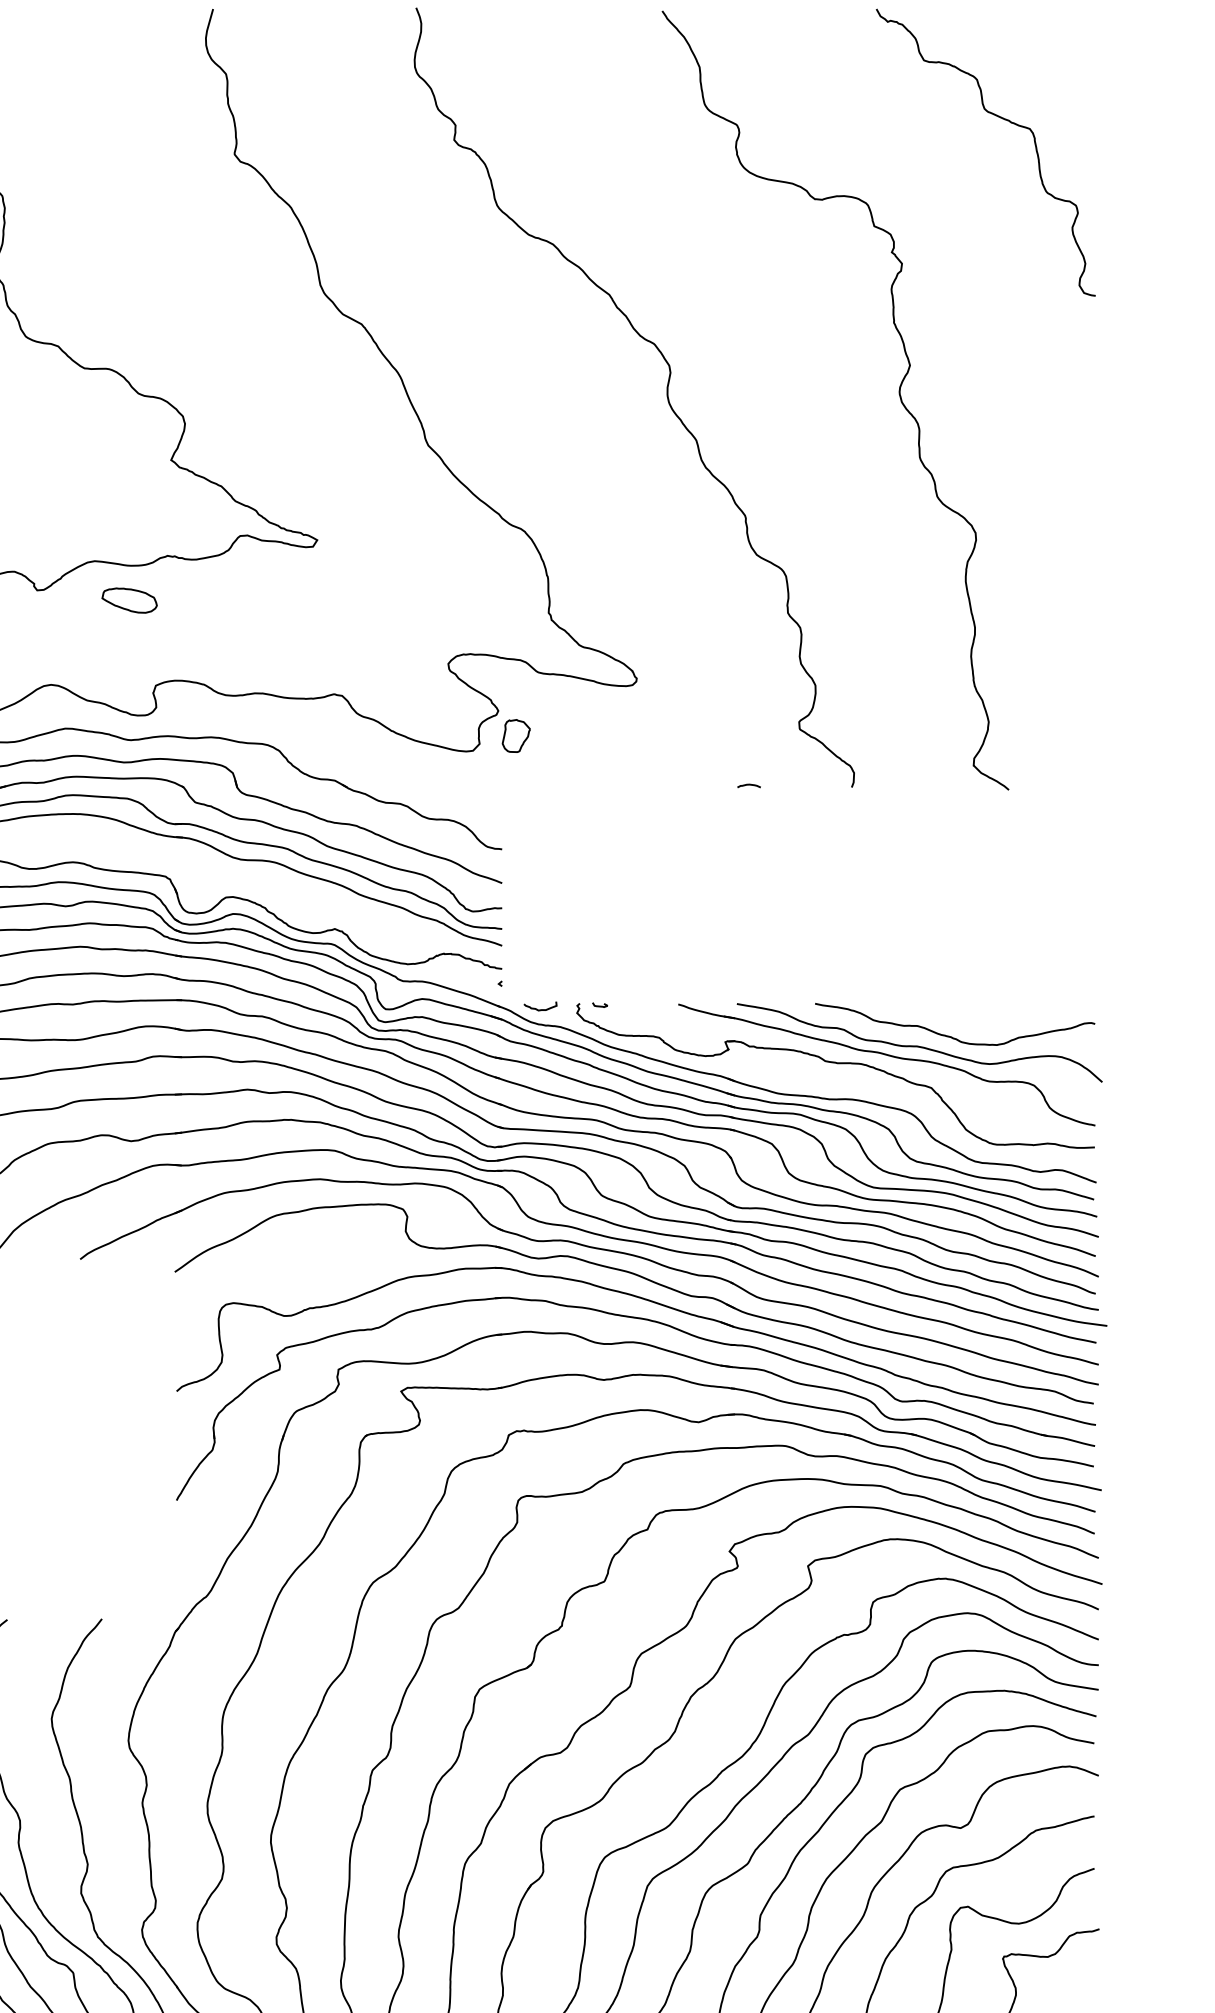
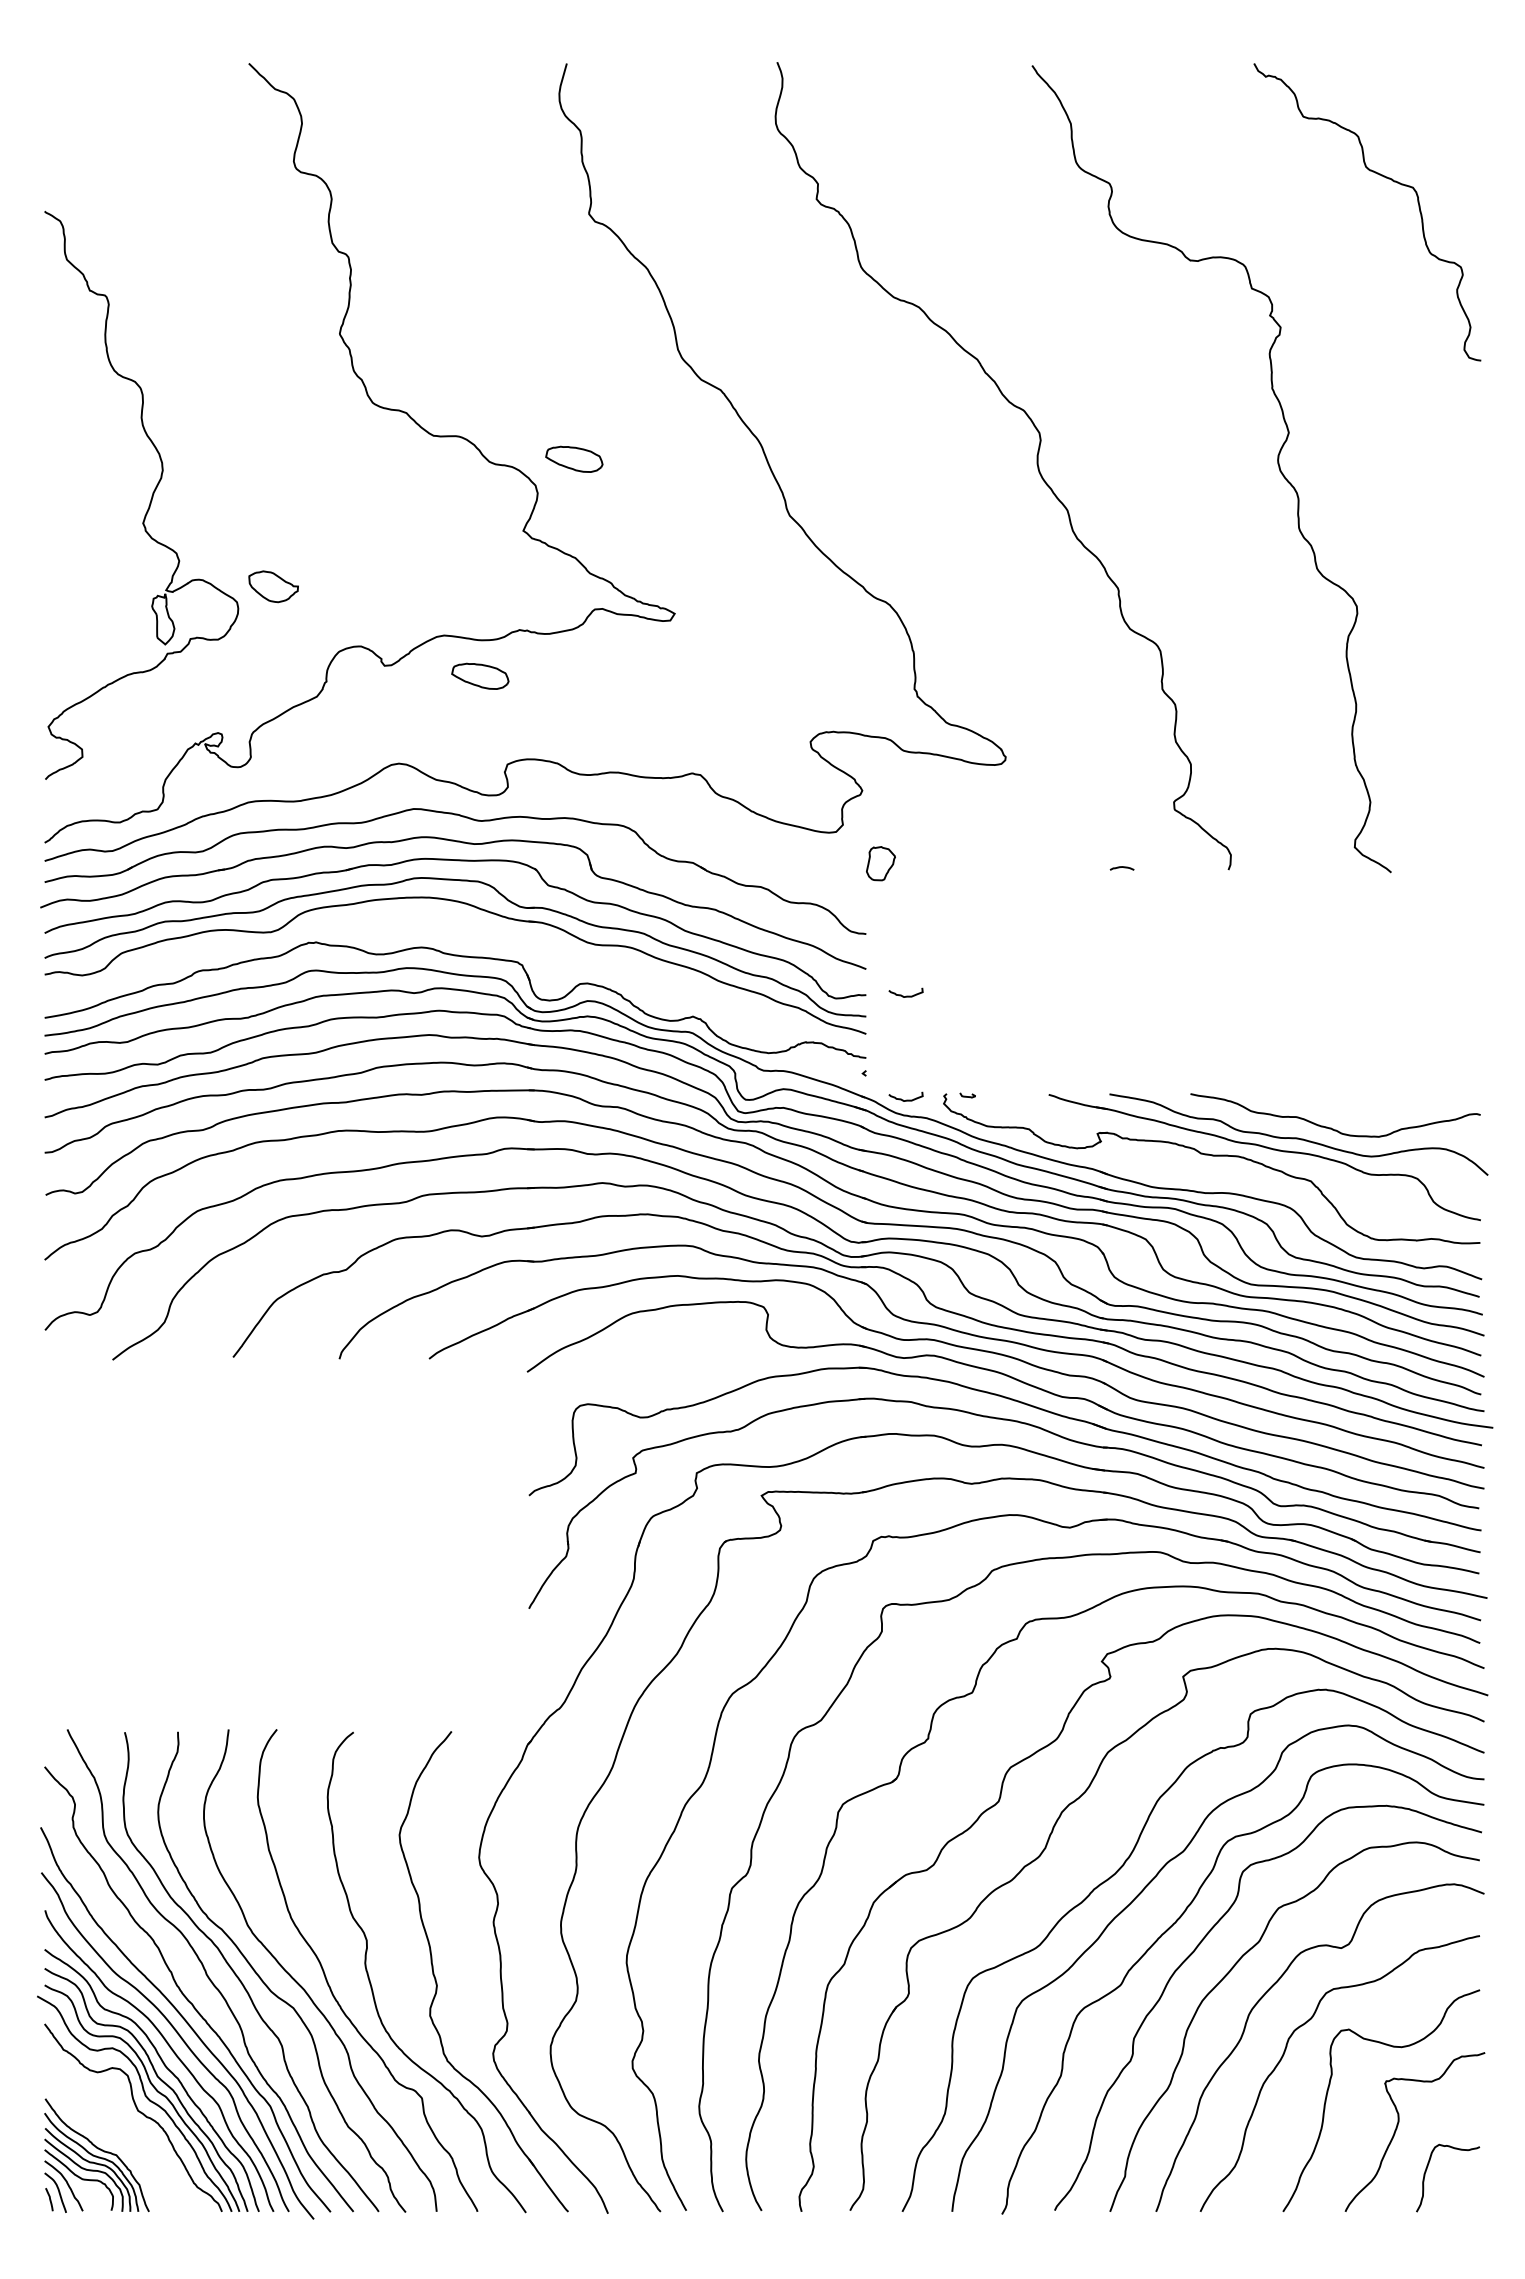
part: (220, 390) -> (574, 458), added
part: (515, 735) -> (880, 863), moved
curve: (540, 908) -> (906, 995), added

